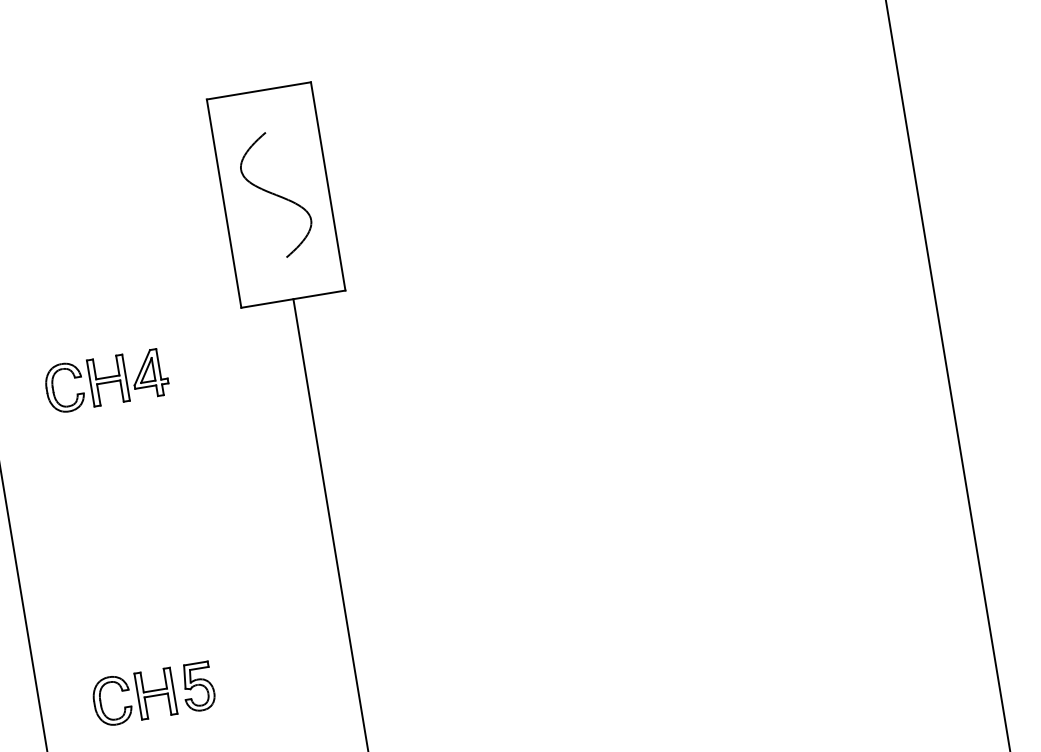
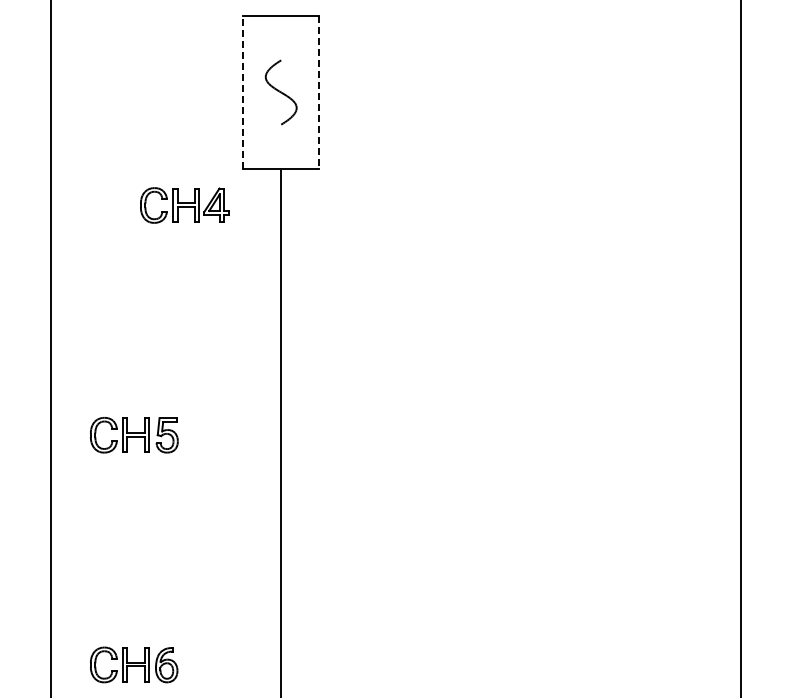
line: (328, 186) -> (319, 92), solid -> dashed
part: (276, 194) -> (281, 92), size x0.7
line: (223, 203) -> (242, 92), solid -> dashed
part: (106, 380) -> (184, 205), moved

